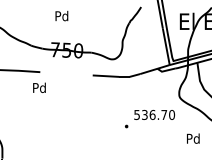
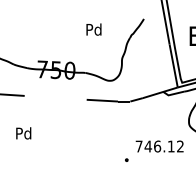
text: (61, 15) -> (93, 28), moved
text: (39, 87) -> (23, 132), moved
text: (154, 114) -> (159, 145), 536.70 -> 746.12

